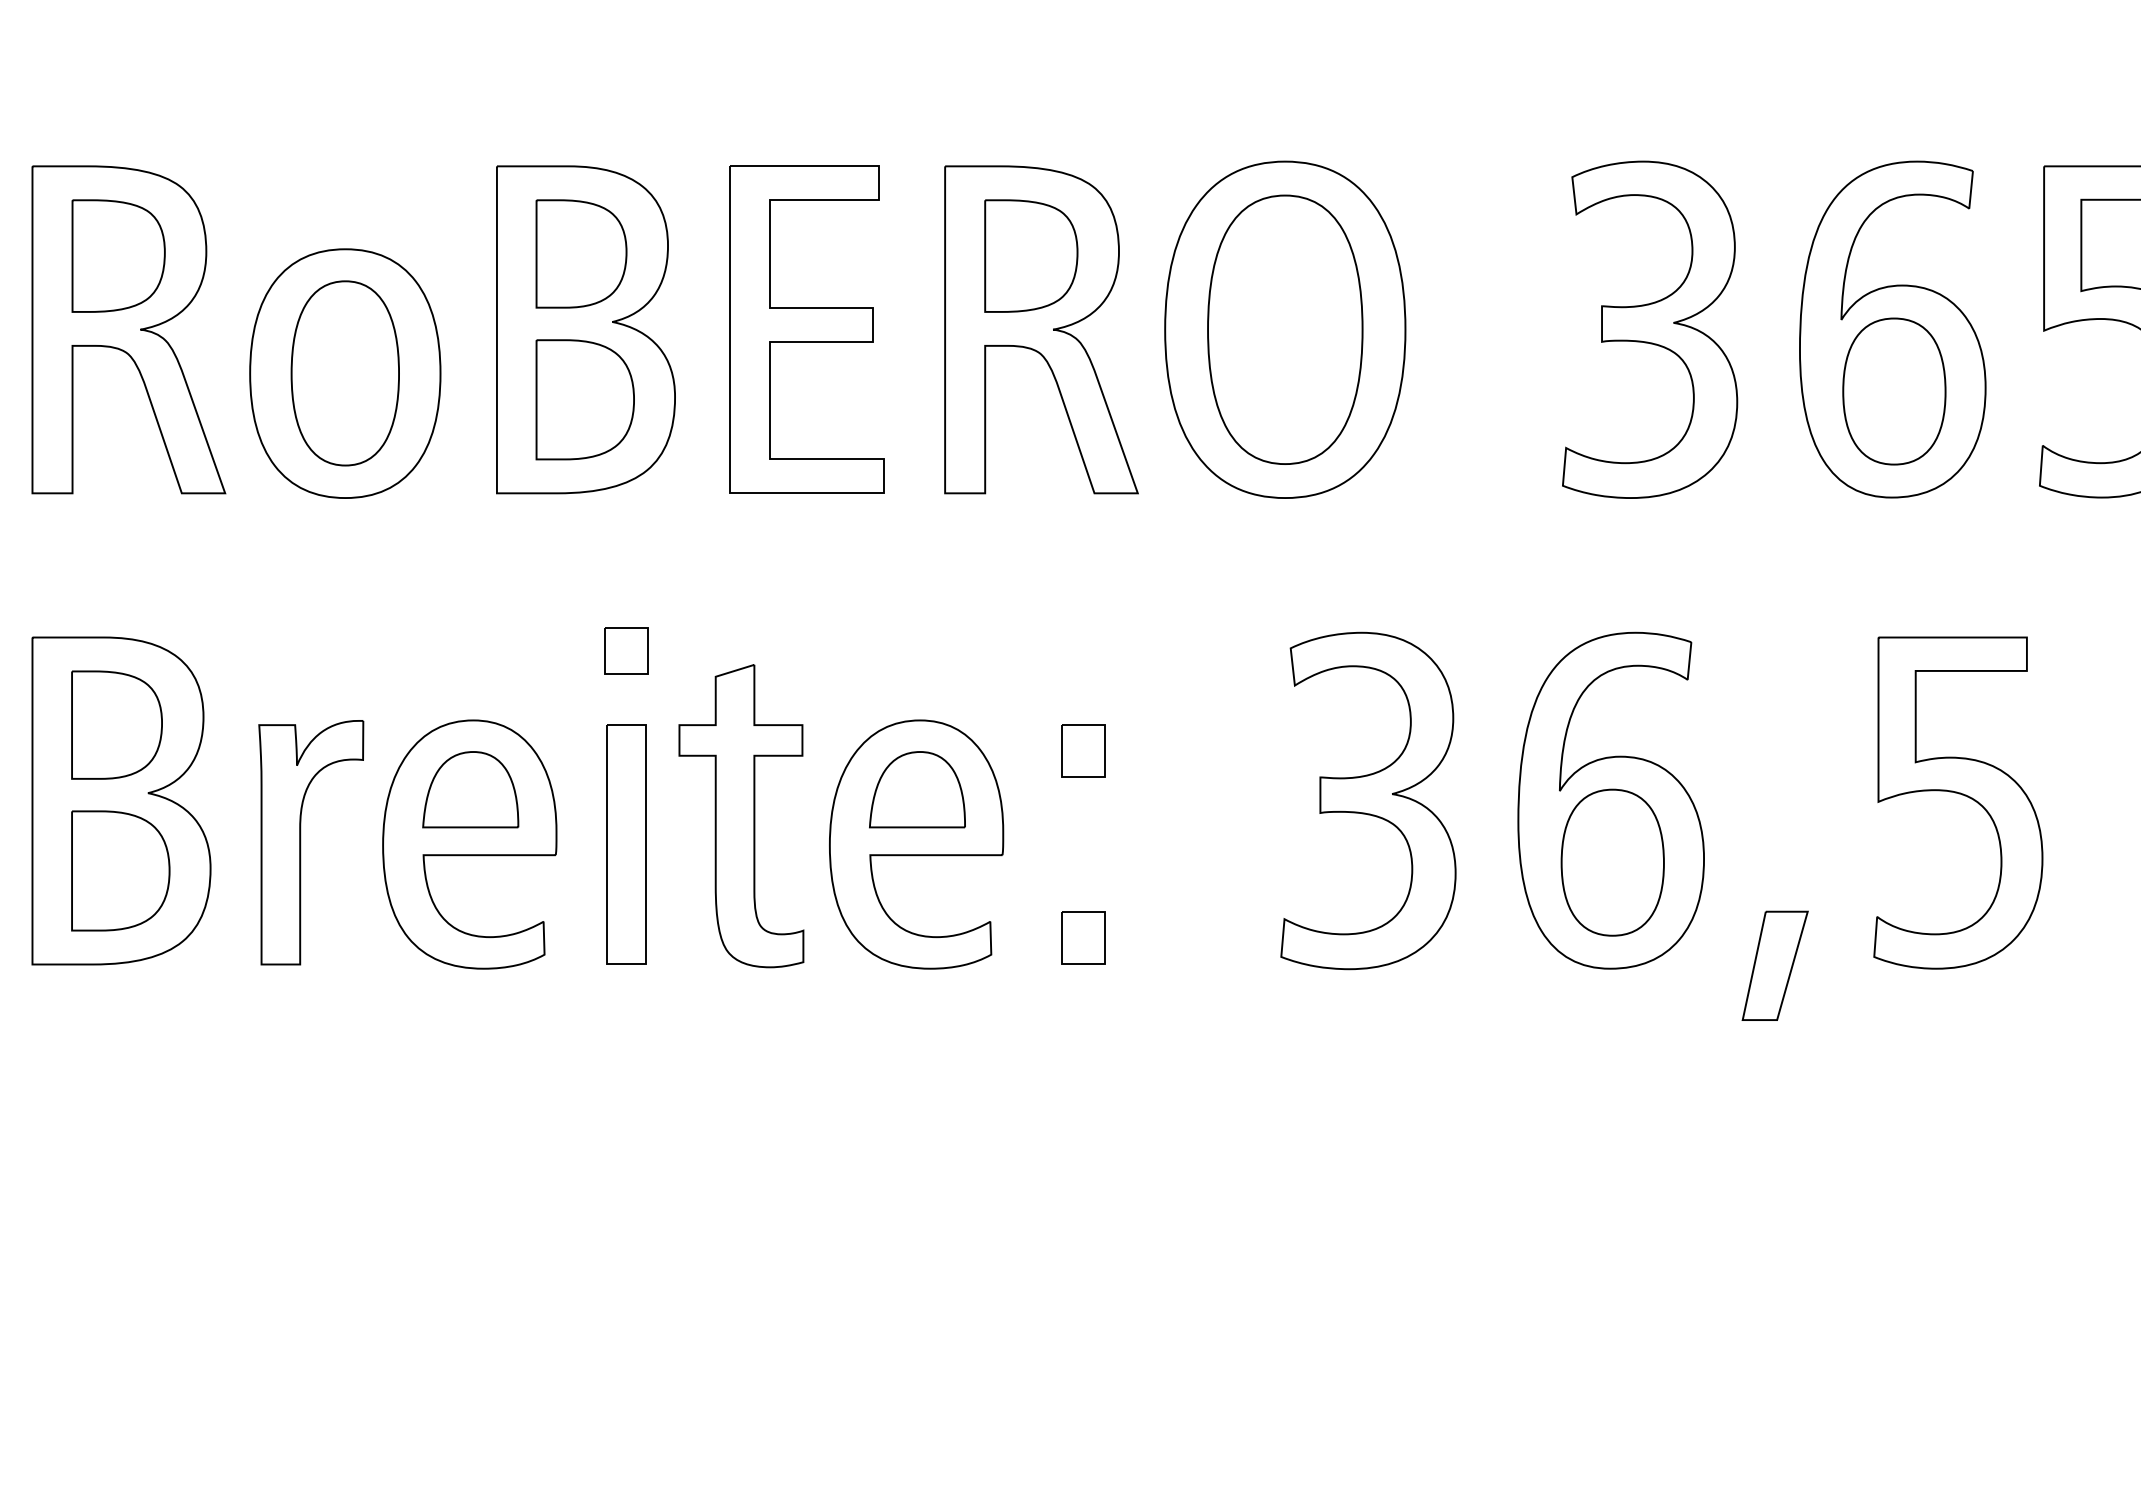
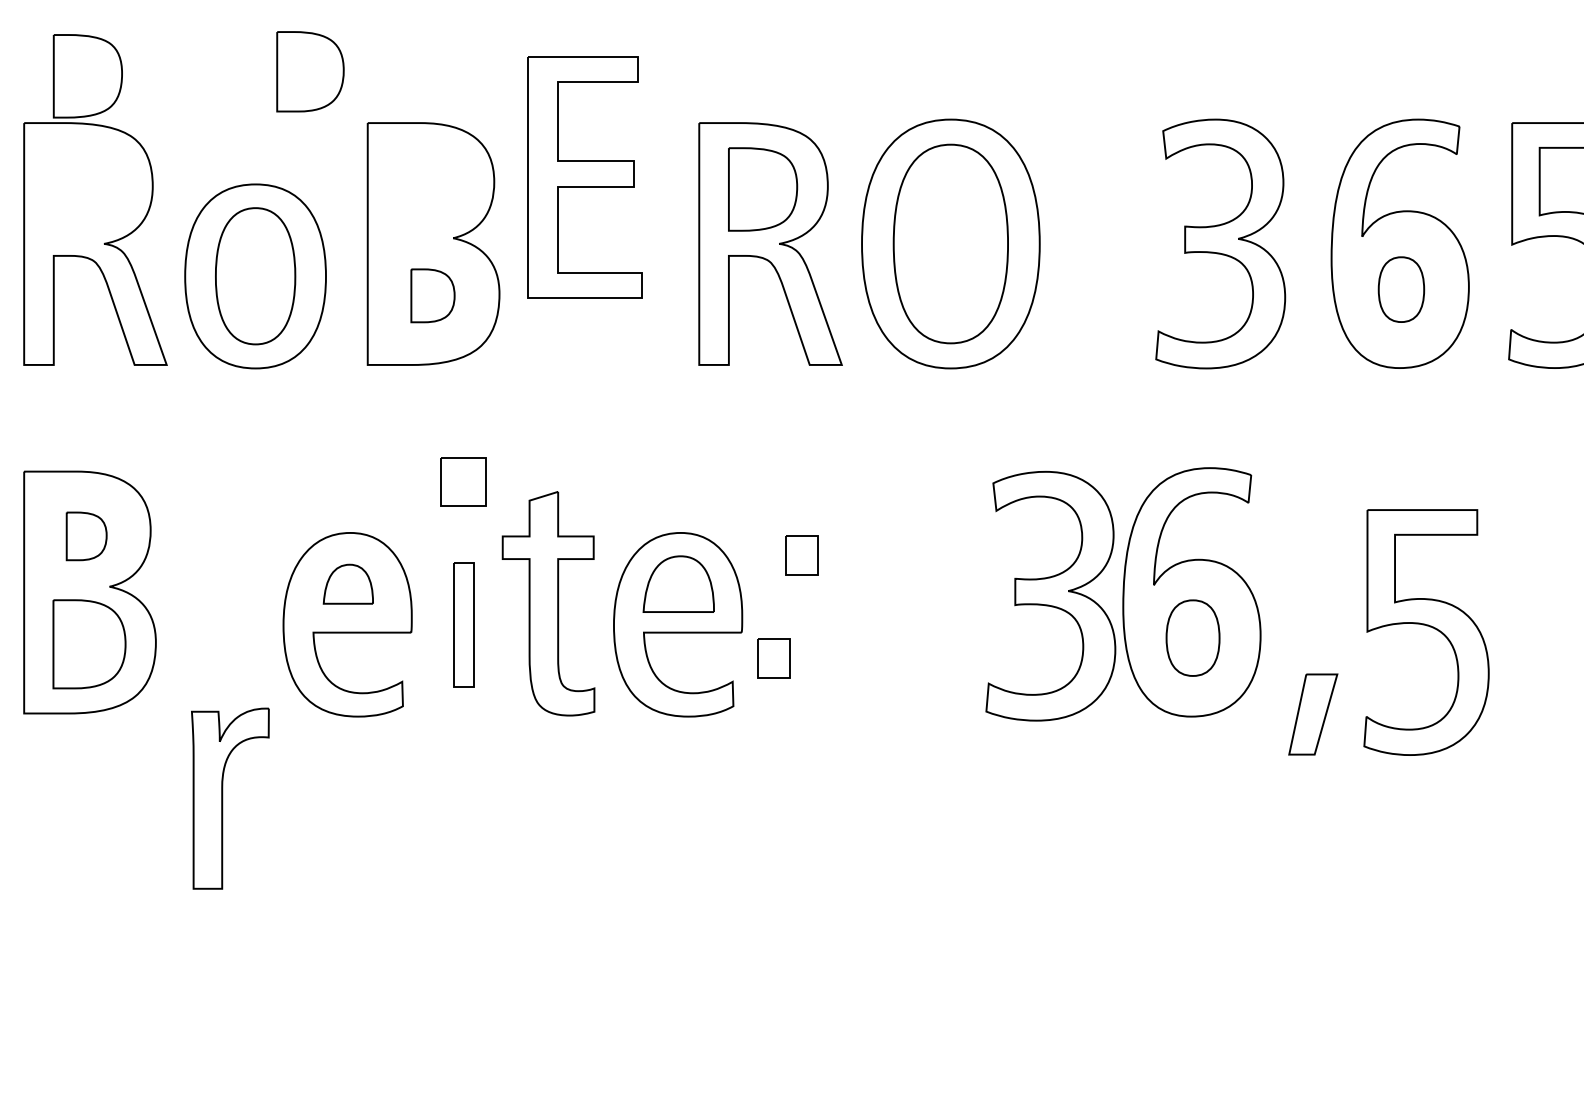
part: (581, 253) -> (310, 71), moved
part: (118, 255) -> (87, 75), moved
part: (806, 329) -> (584, 177), moved
part: (1894, 391) -> (1401, 289), size x0.6
part: (584, 399) -> (432, 295), size x0.6
part: (626, 650) -> (463, 481), size x1.4
part: (116, 724) -> (86, 535), size x0.6
part: (470, 789) -> (348, 584), size x0.7
part: (1959, 794) -> (1427, 626), moved
part: (1368, 800) -> (1050, 595), moved
part: (301, 842) -> (223, 798), moved
part: (626, 844) -> (463, 624), size x0.7
part: (1612, 862) -> (1192, 638), size x0.7
part: (1083, 937) -> (774, 658), moved

